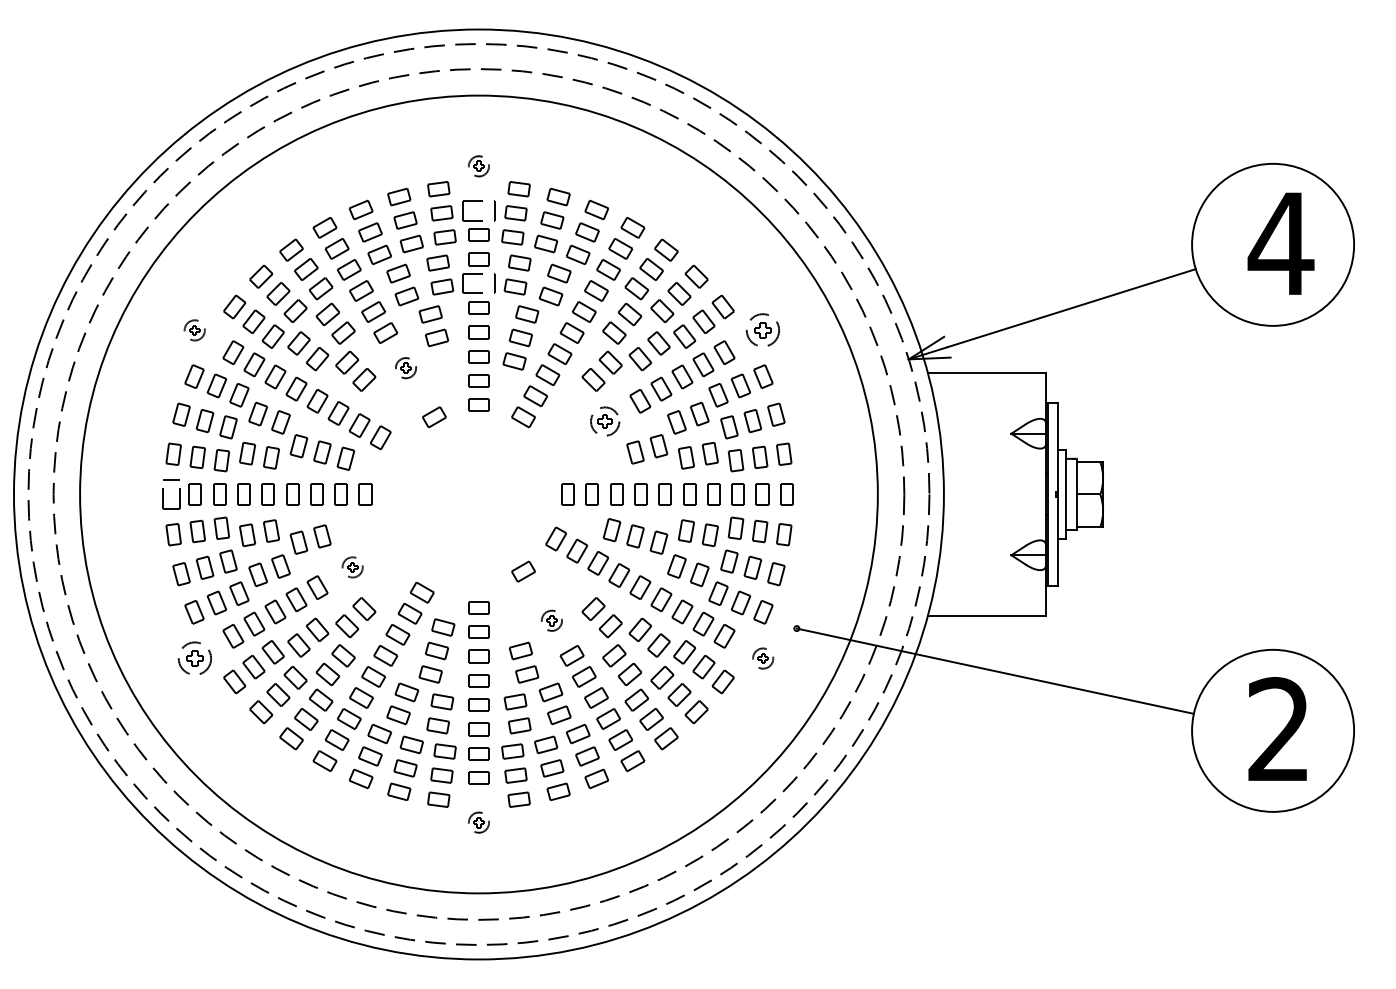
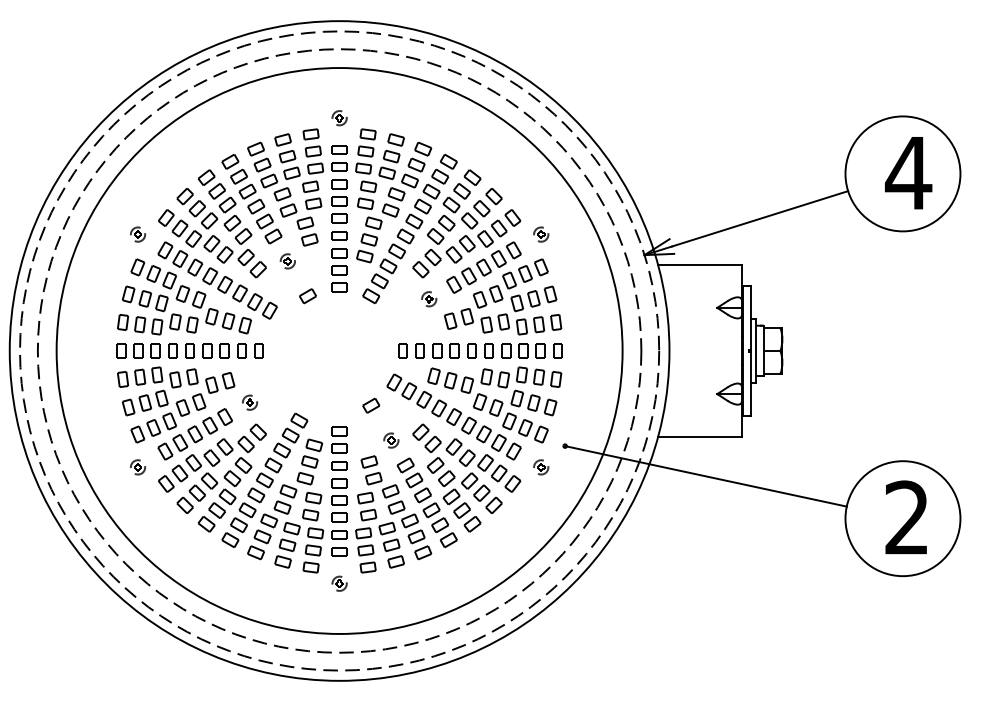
part: (478, 210) -> (339, 149), size x0.62
part: (478, 283) -> (339, 201), size x0.62
part: (763, 330) -> (541, 234), size x0.62
part: (605, 421) -> (429, 299), size x0.71
part: (170, 494) -> (120, 351), size x0.71
part: (194, 658) -> (137, 467), size x0.62

